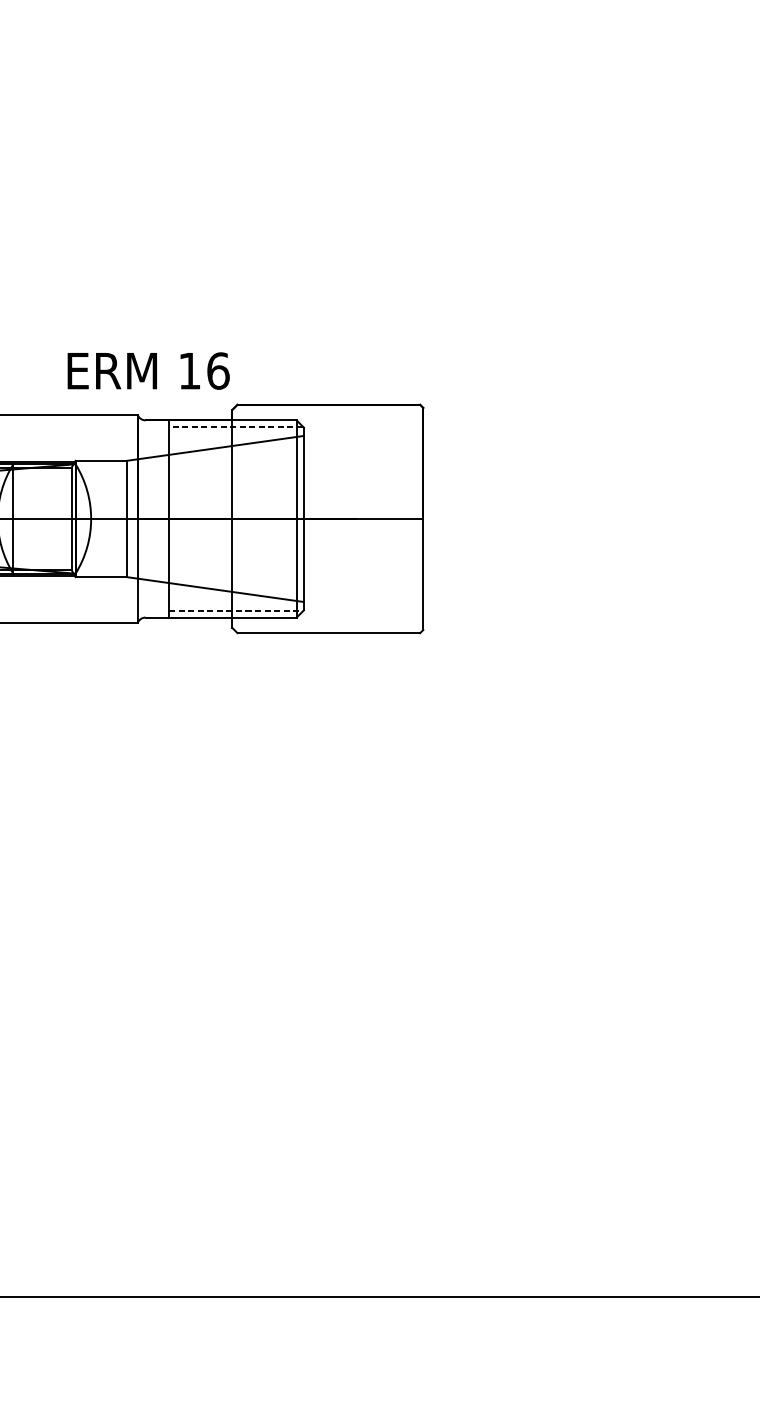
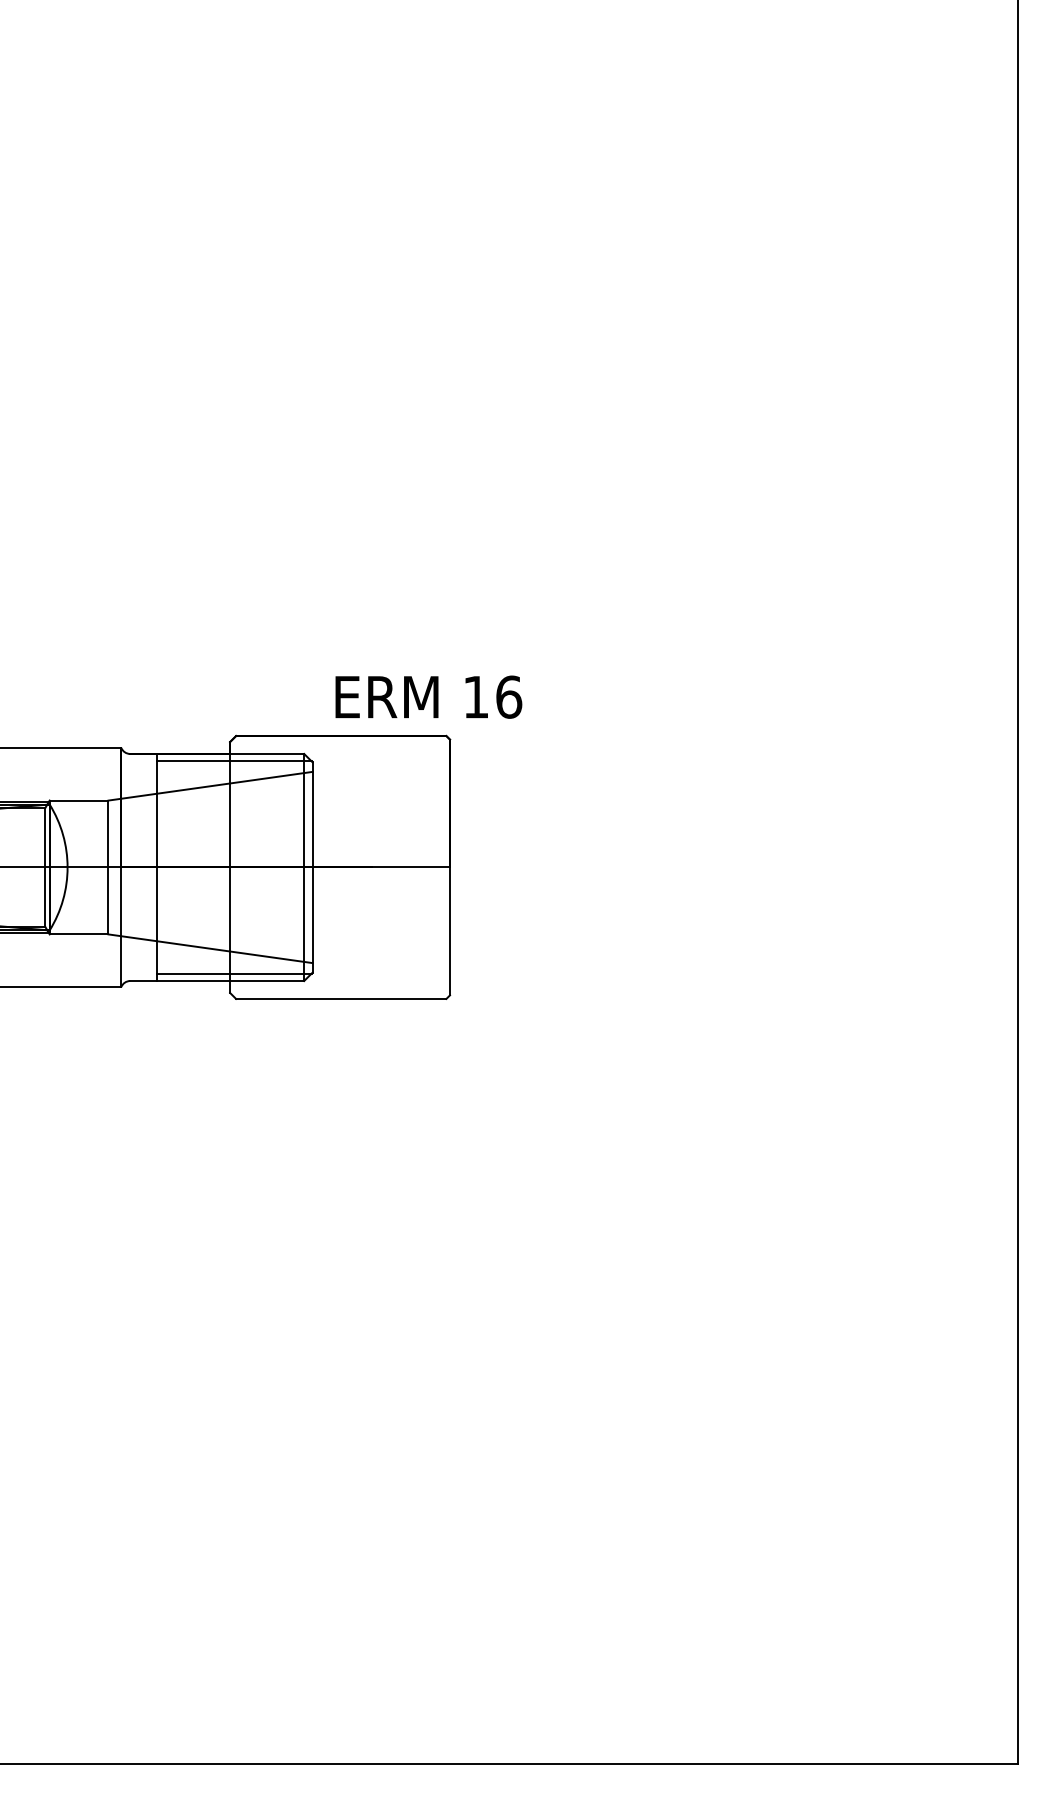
text: (148, 370) -> (428, 696), moved
line: (235, 426) -> (233, 761), dashed -> solid
line: (236, 611) -> (234, 973), dashed -> solid

